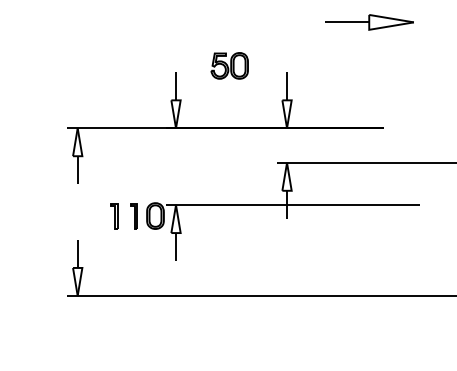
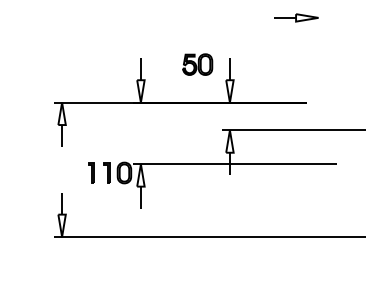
part: (369, 22) -> (296, 17), size x0.62
part: (229, 65) -> (197, 64), moved

